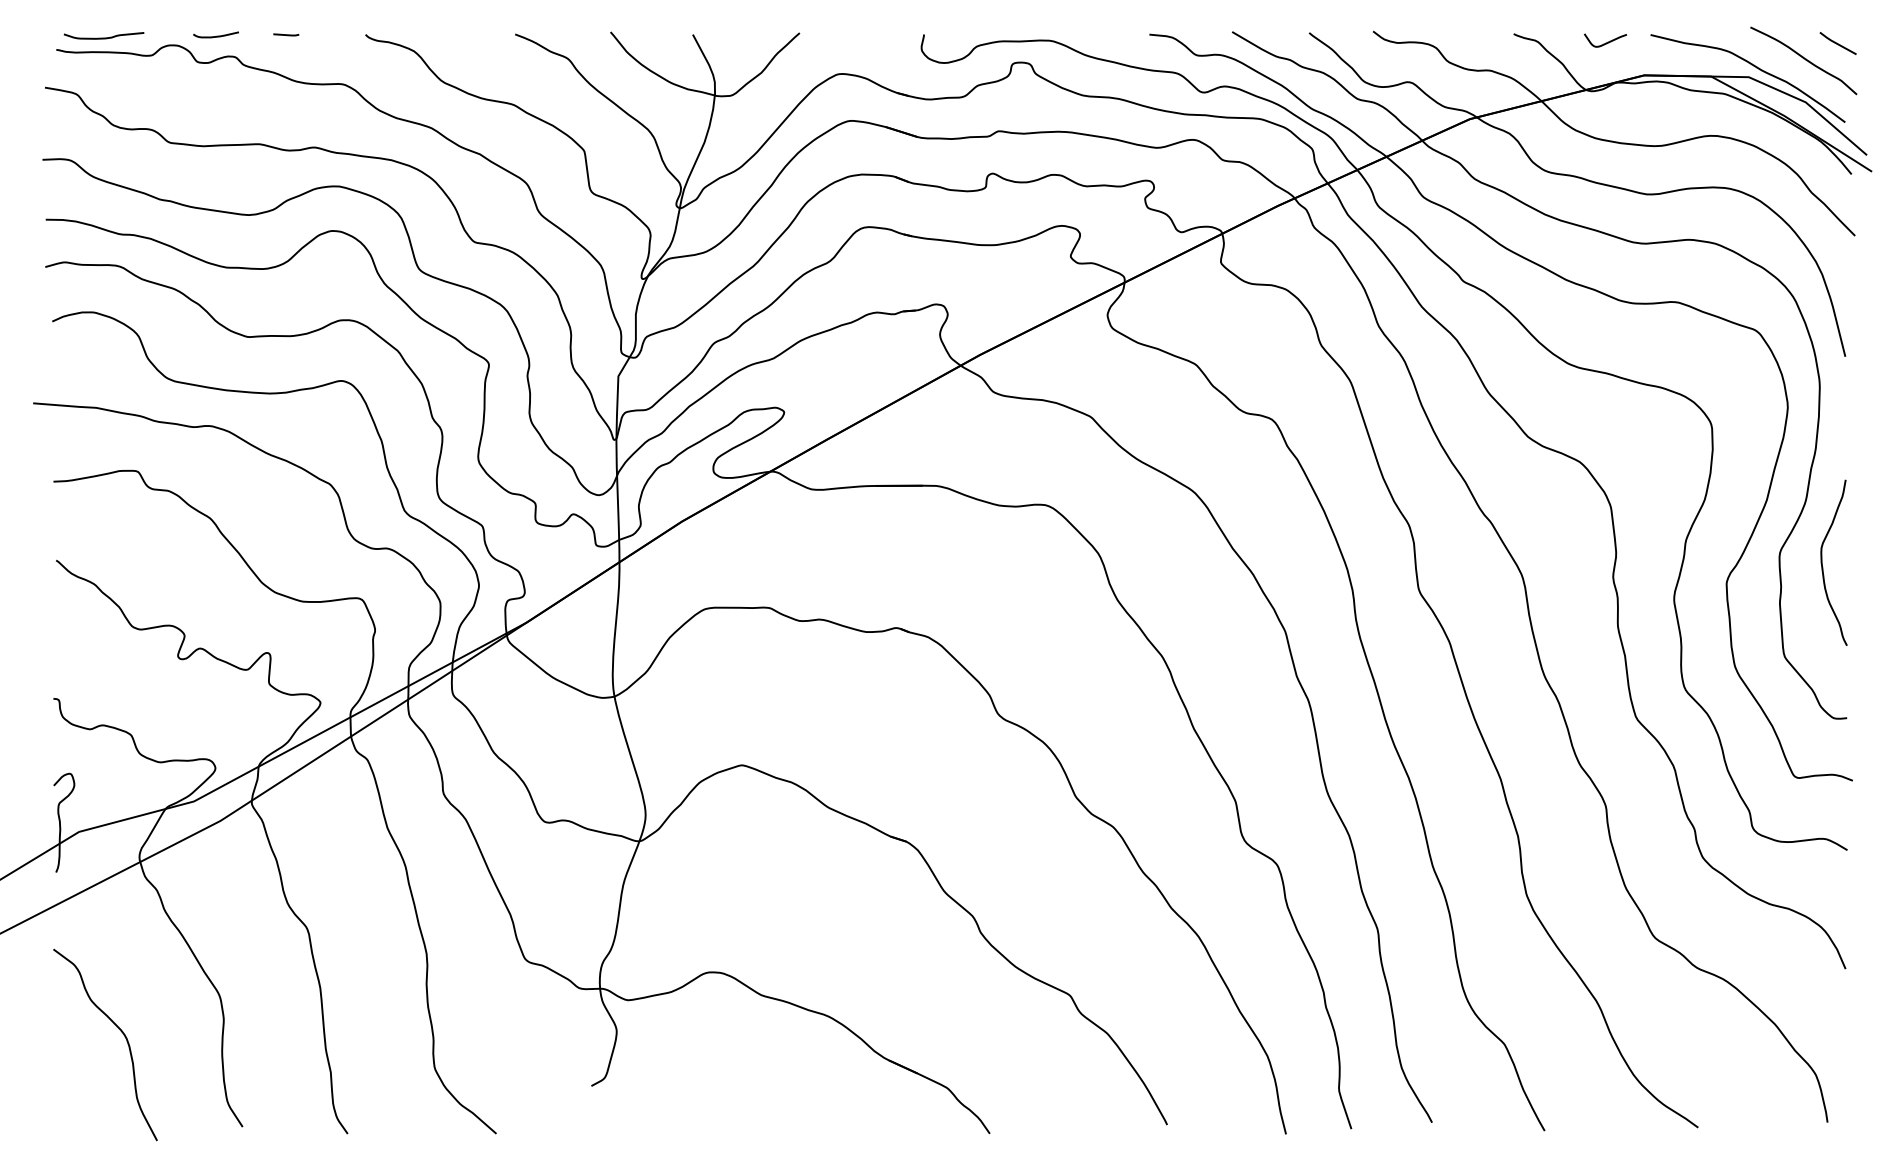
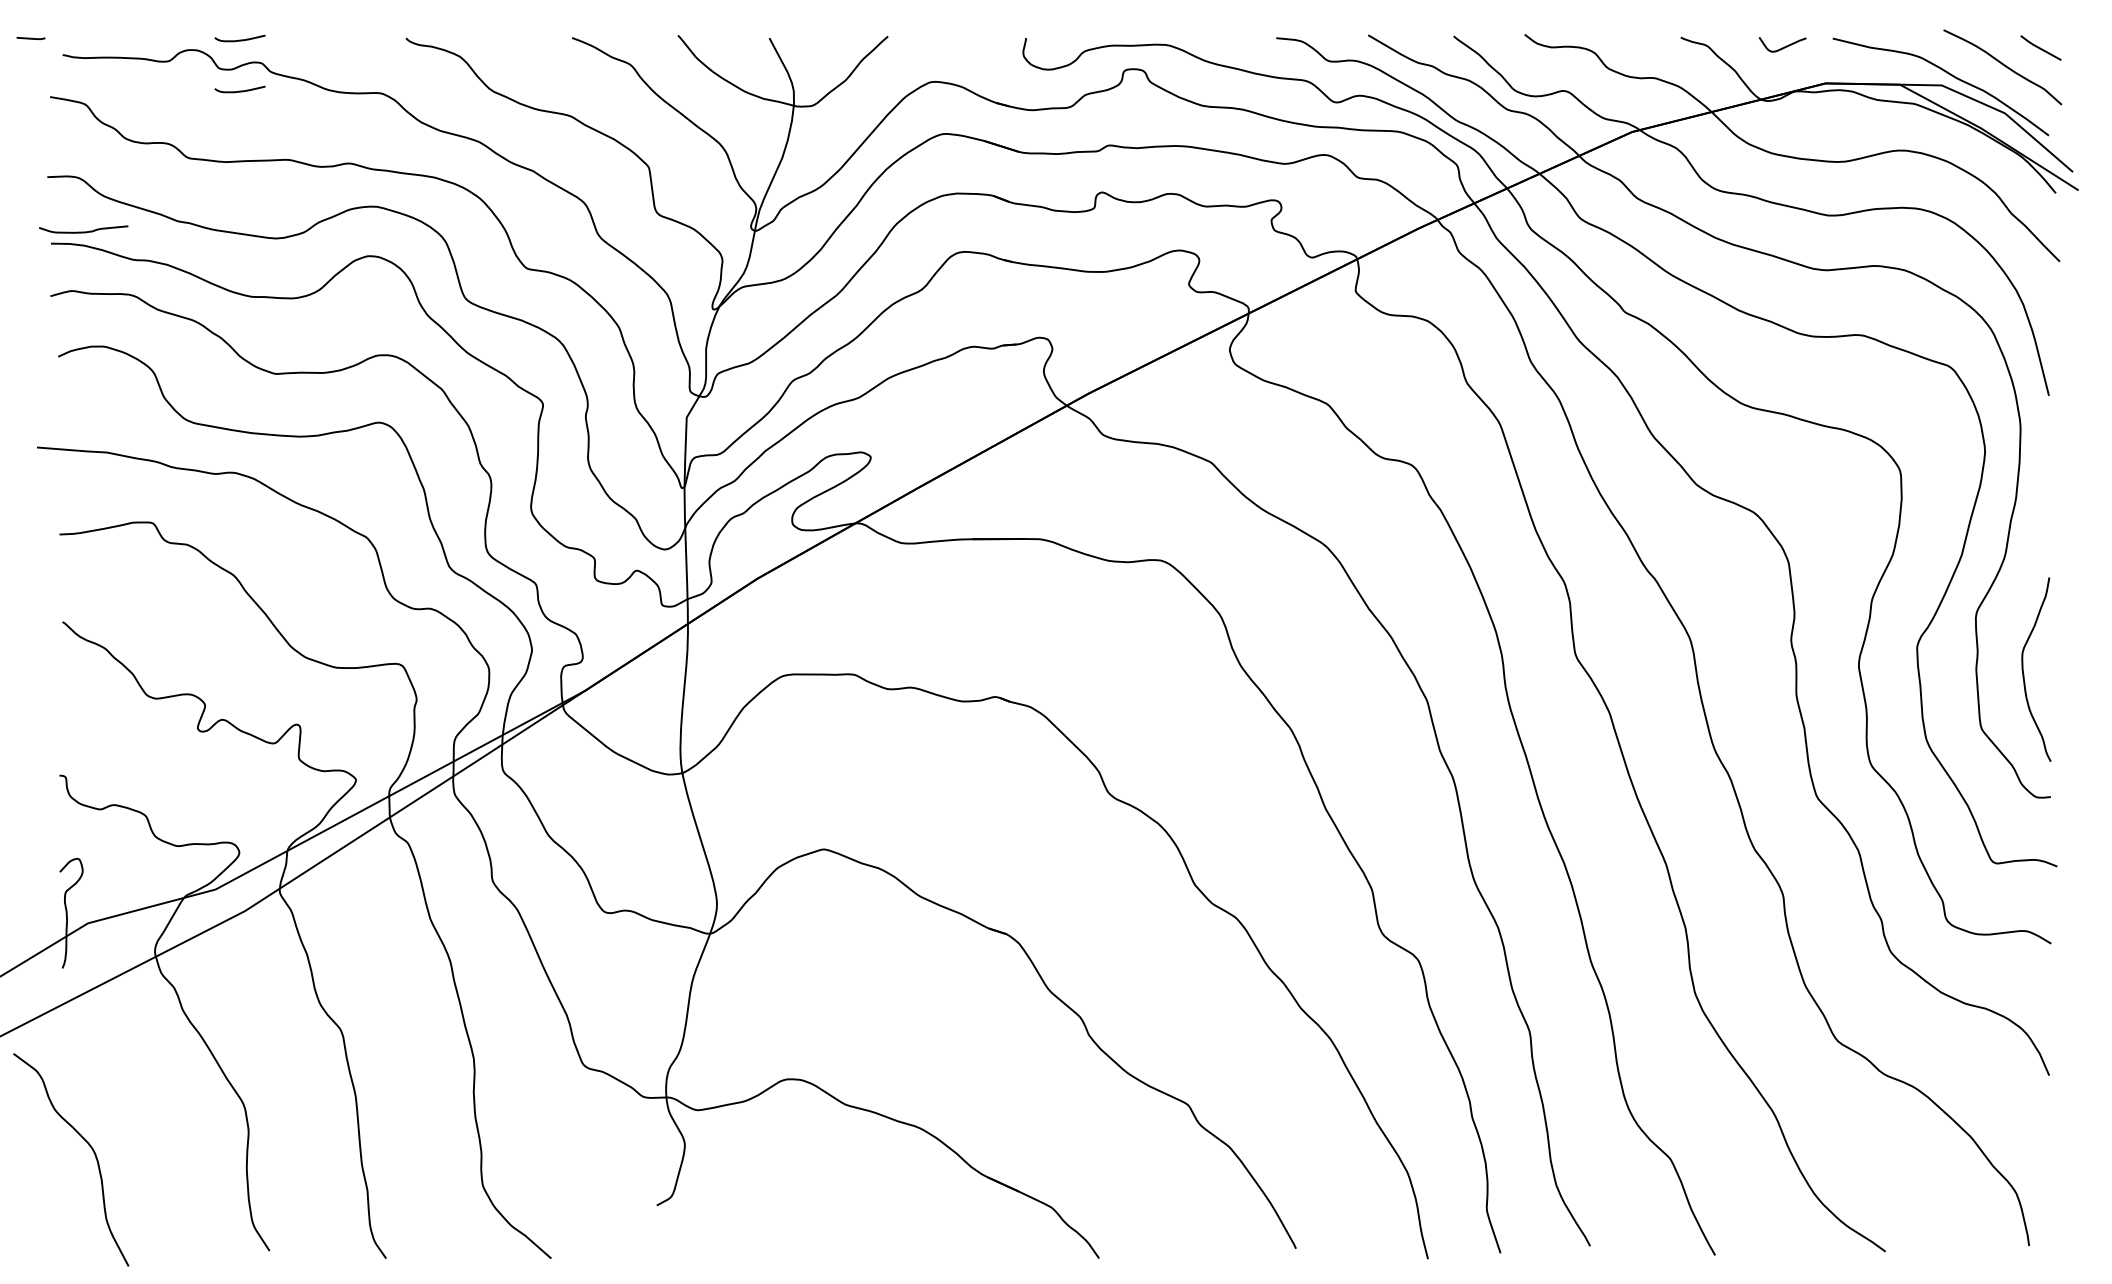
line: (285, 34) -> (30, 37), moved
curve: (103, 37) -> (83, 231), moved
curve: (215, 81) -> (239, 90), added
curve: (1822, 562) -> (2023, 669), moved
curve: (121, 1032) -> (88, 1145), moved

